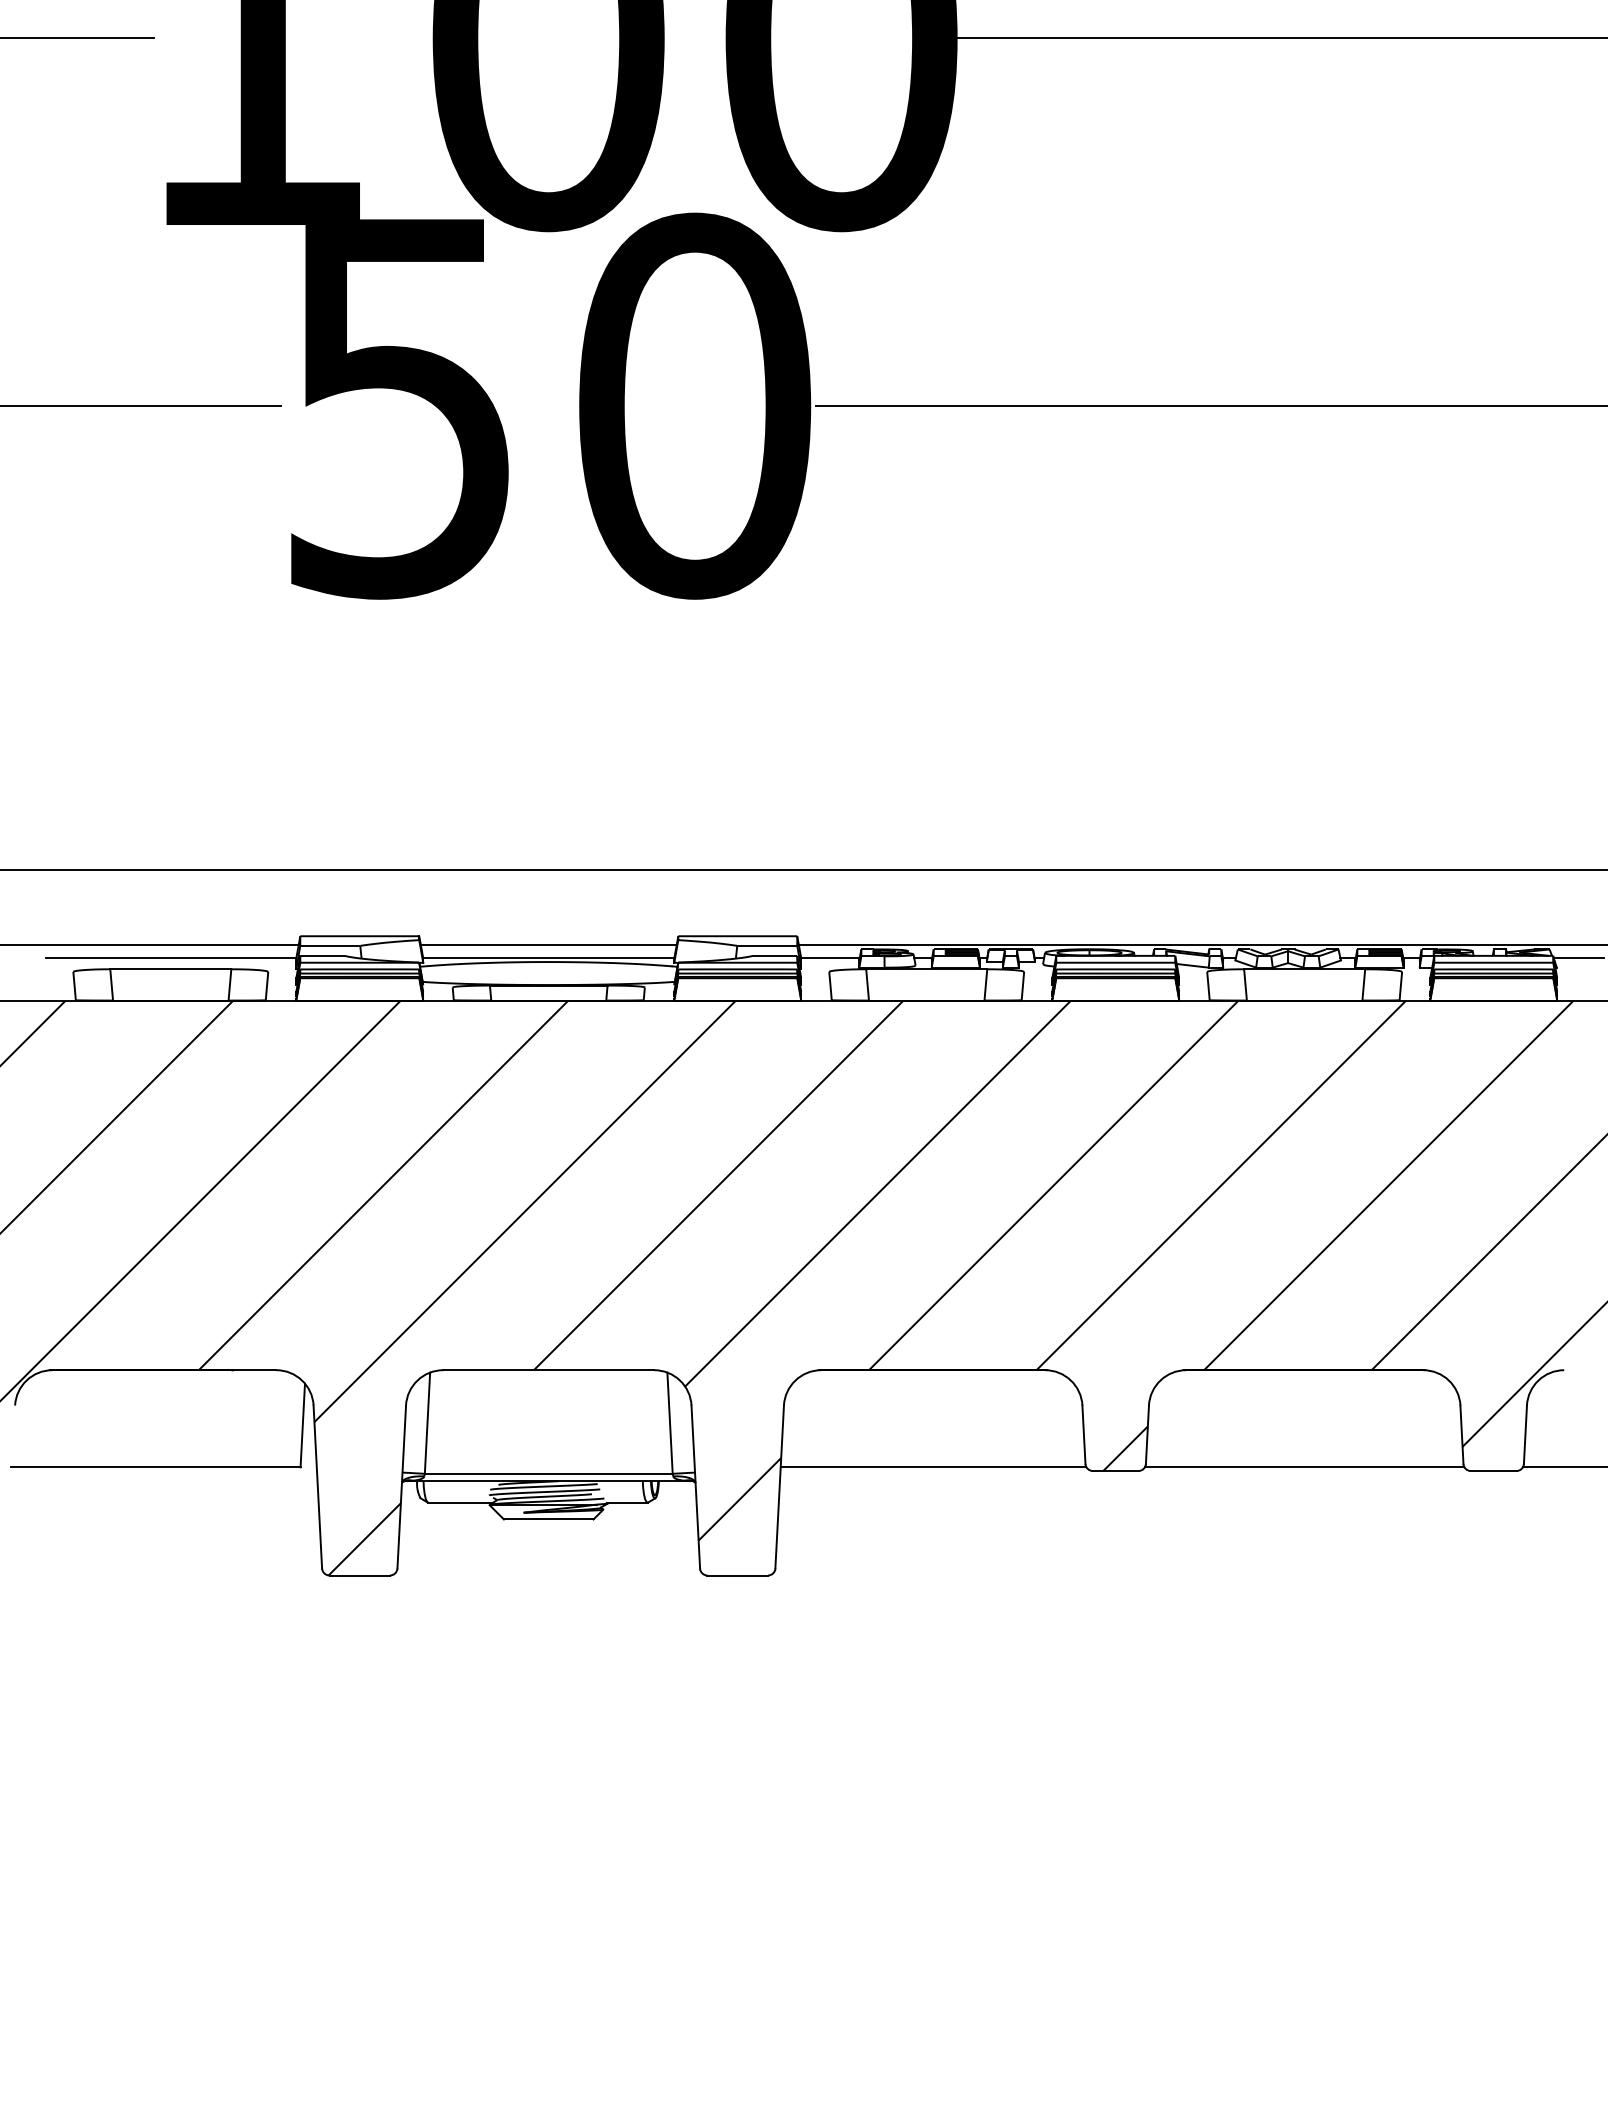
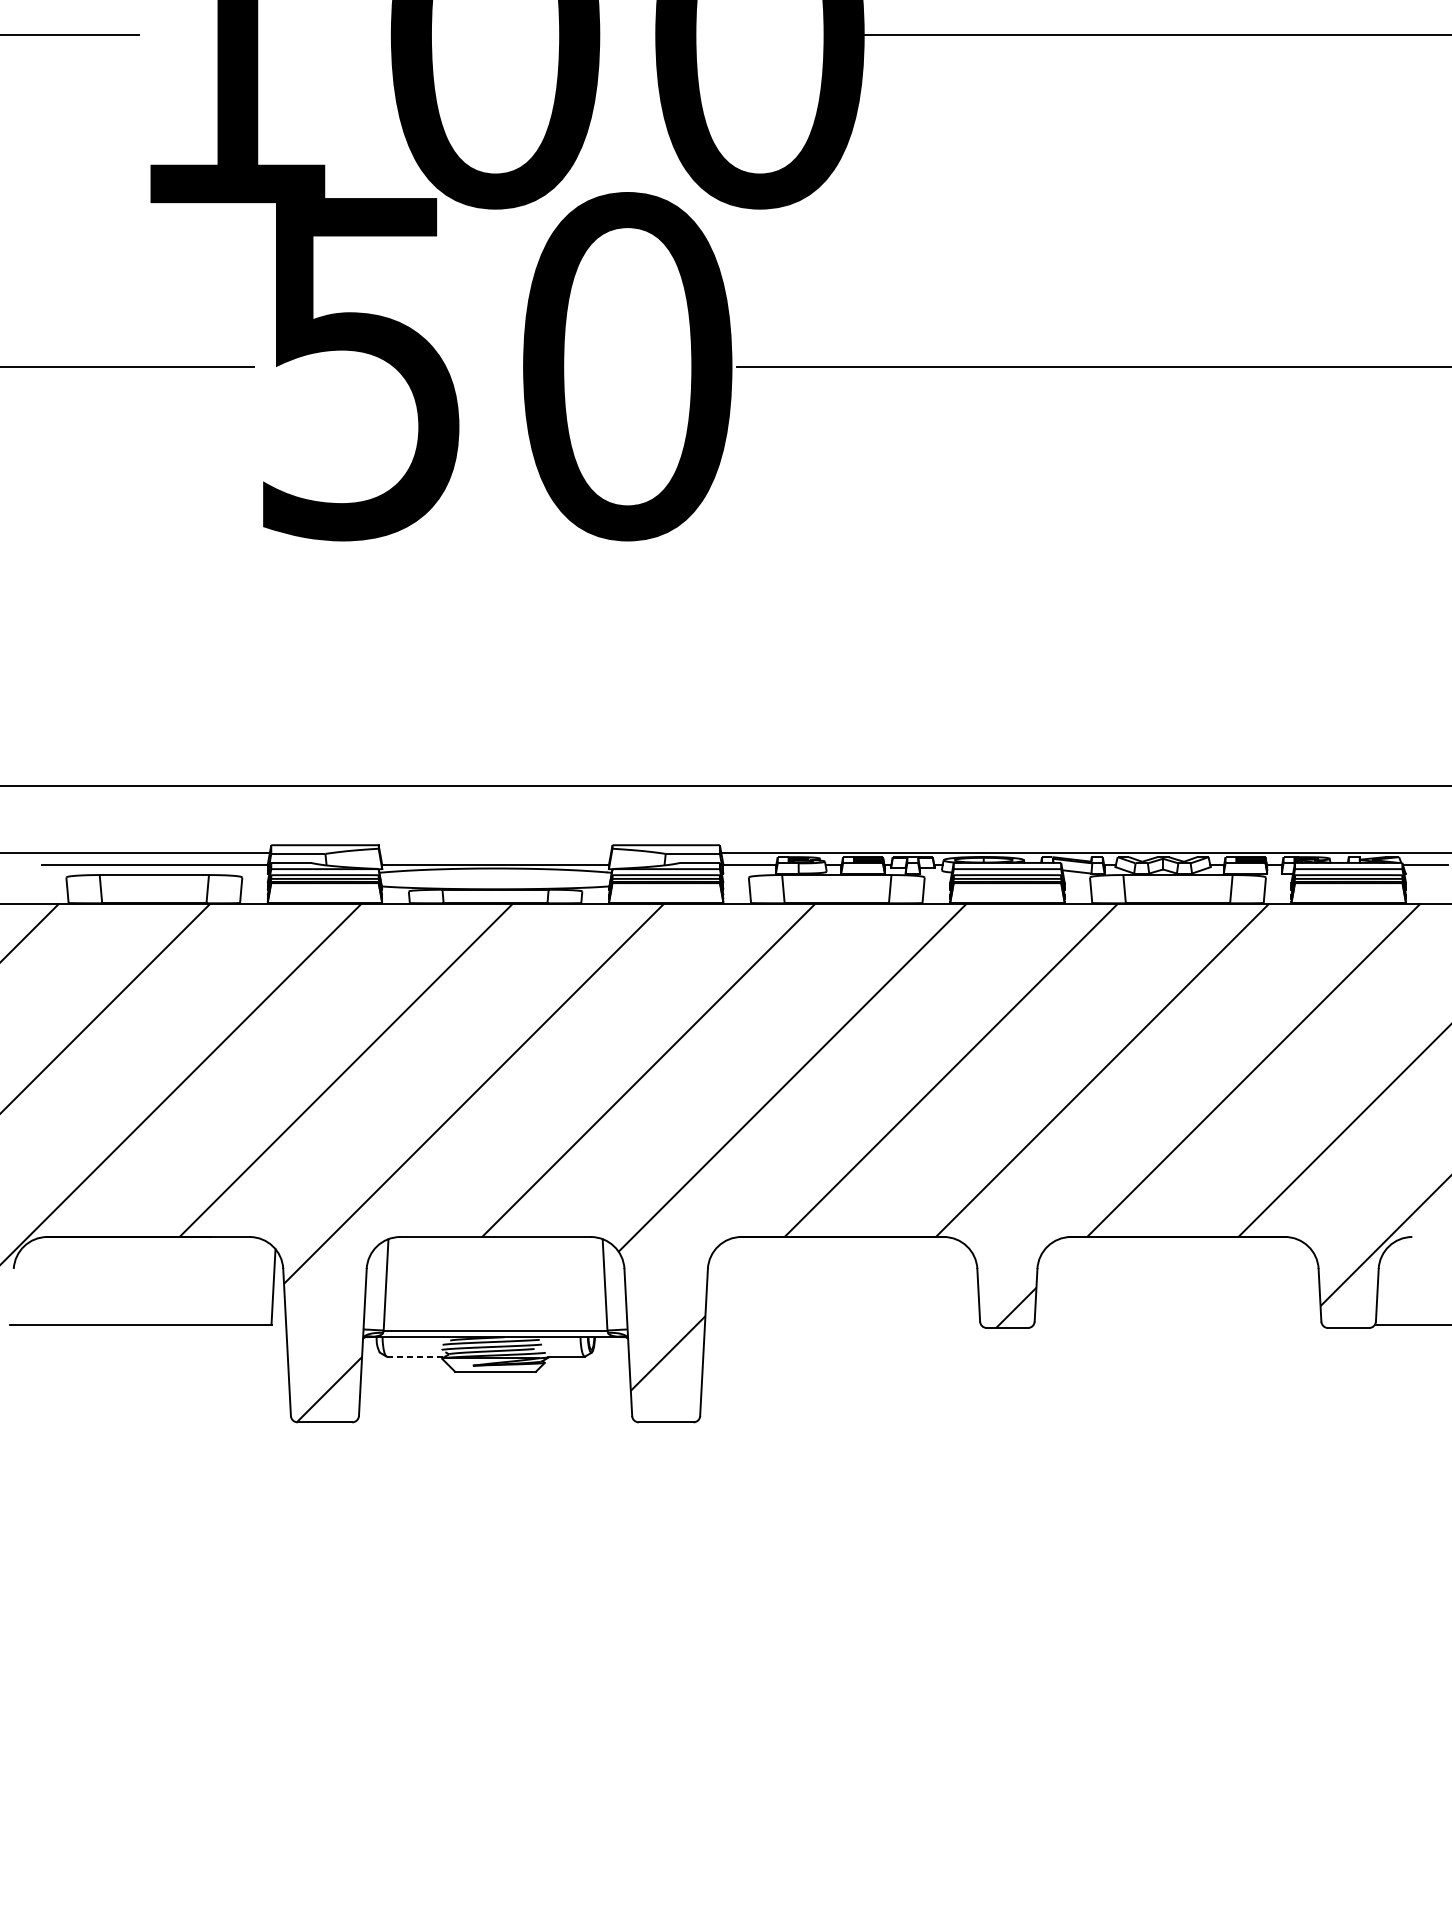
line: (548, 944) -> (495, 852), removed
line: (933, 1467) -> (842, 1324), removed
line: (1304, 1467) -> (1177, 1324), removed
line: (461, 1502) -> (416, 1356), solid -> dashed

